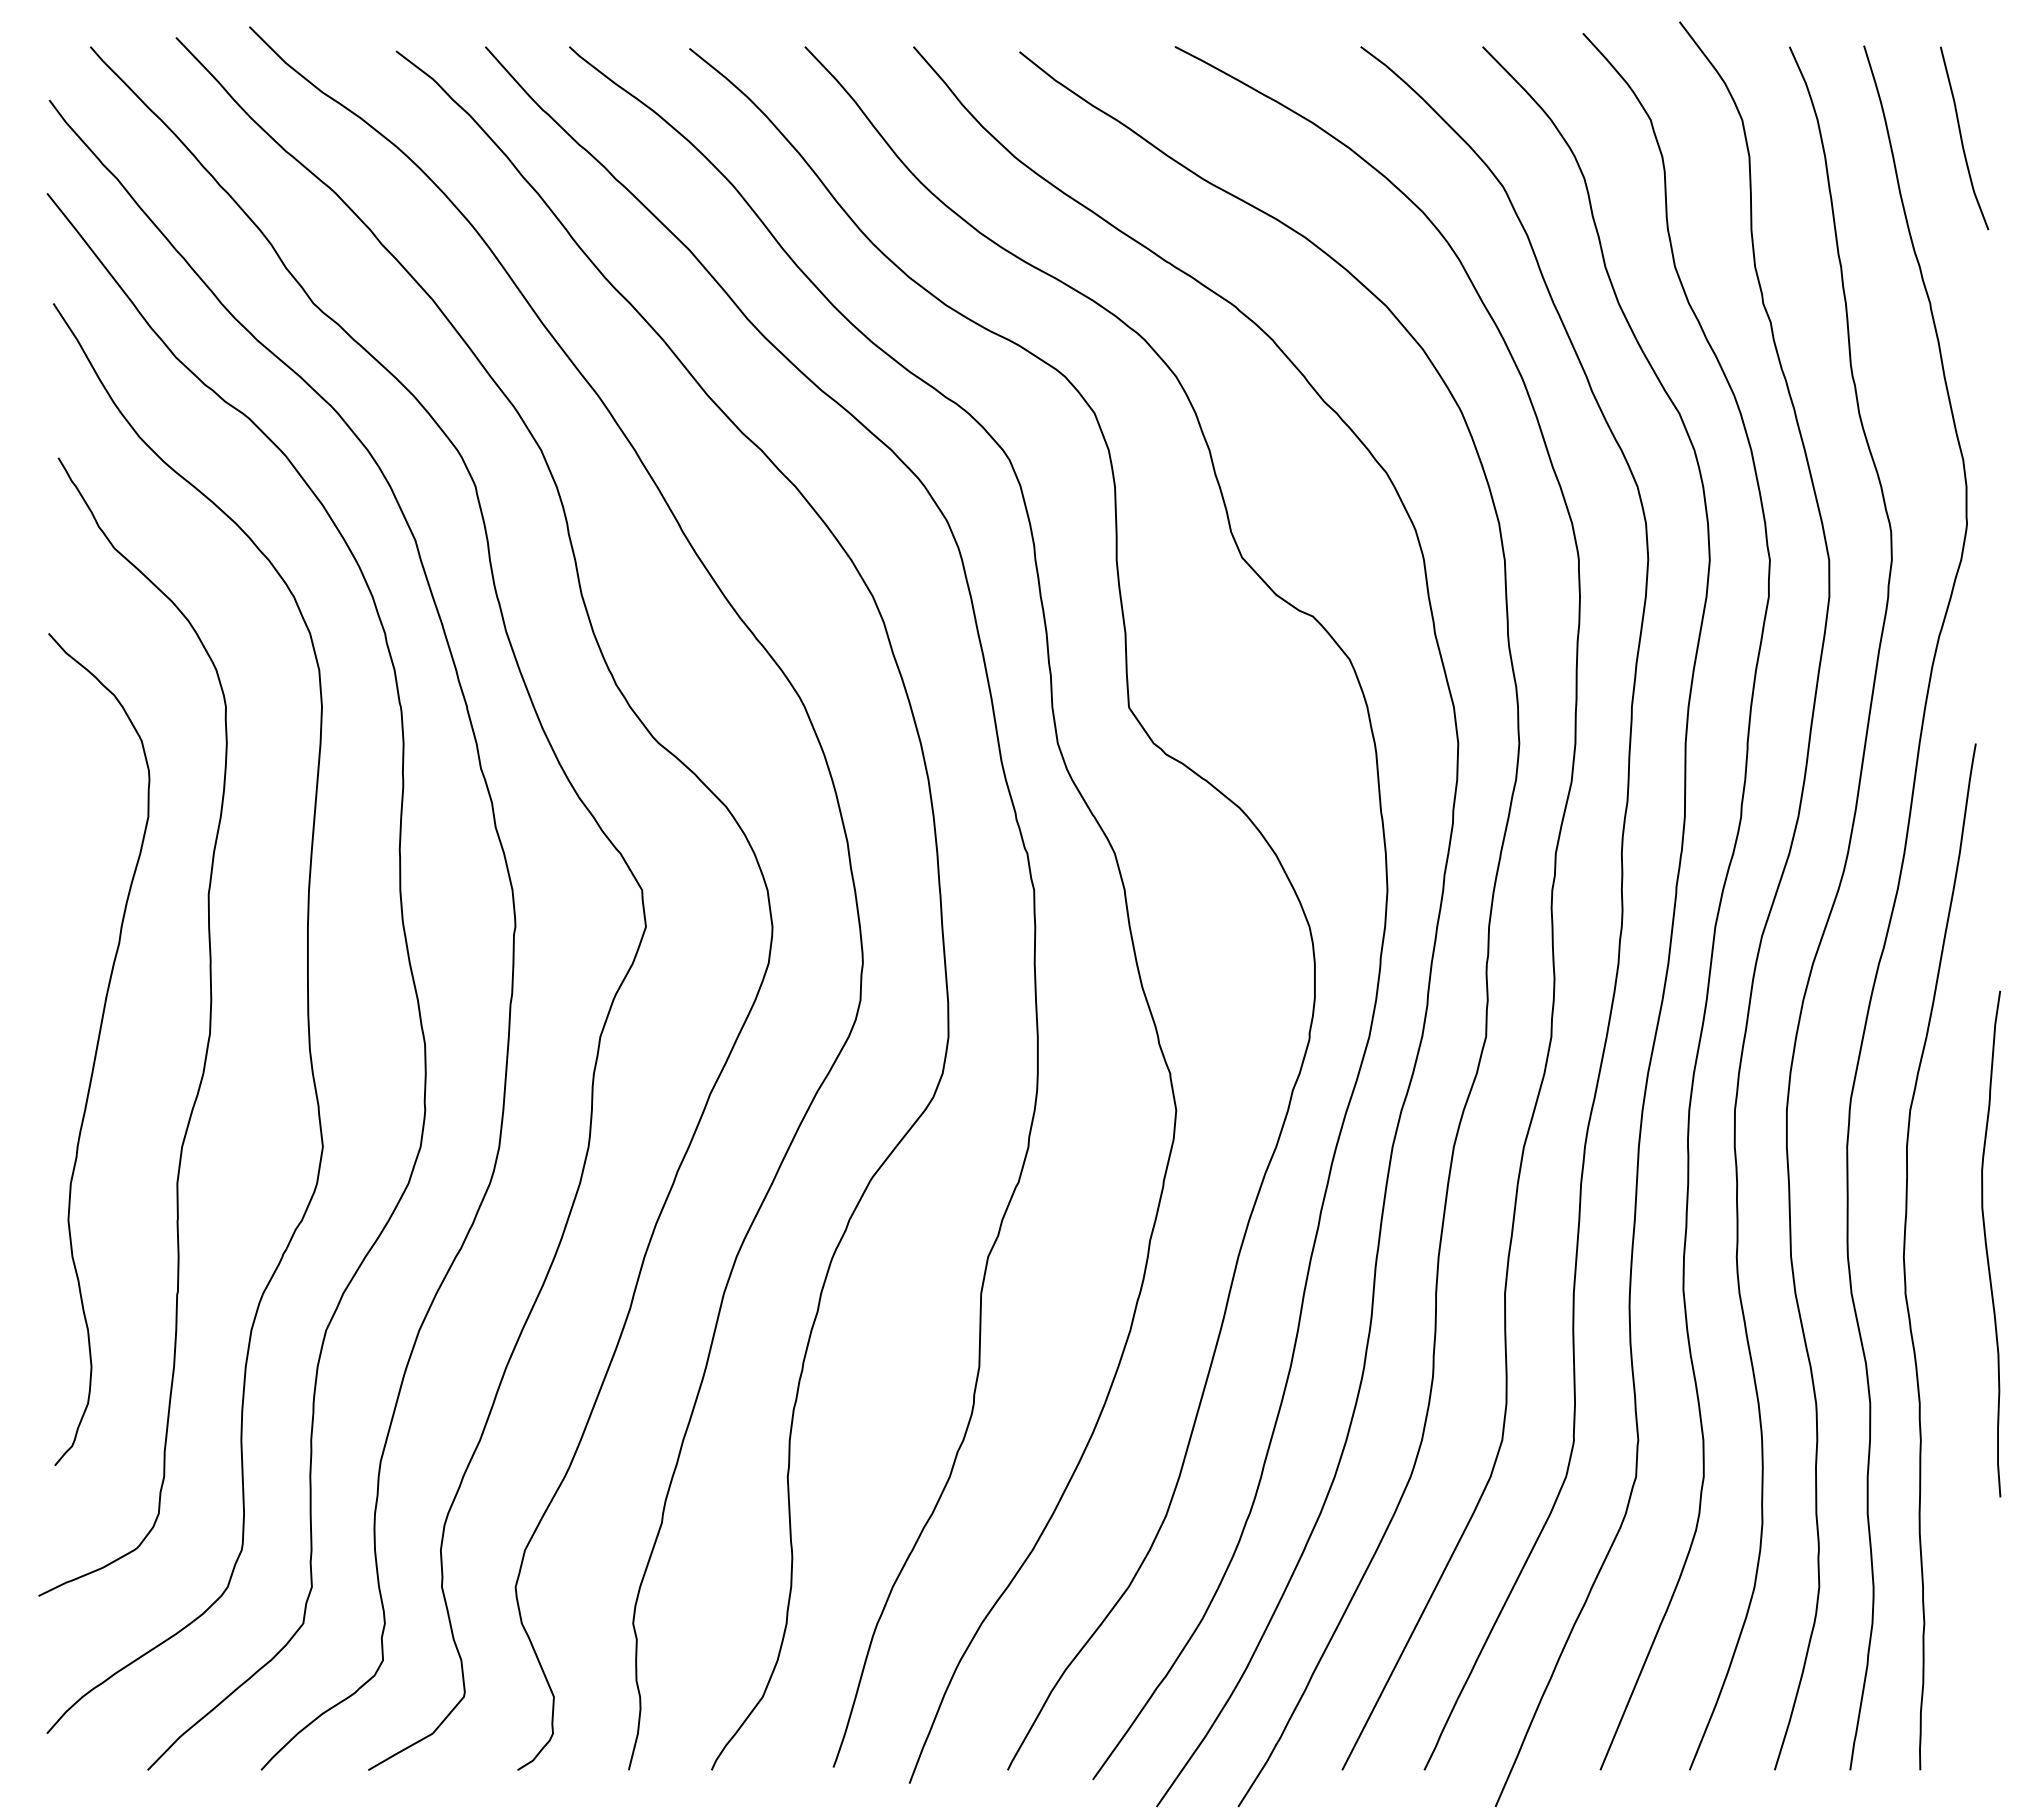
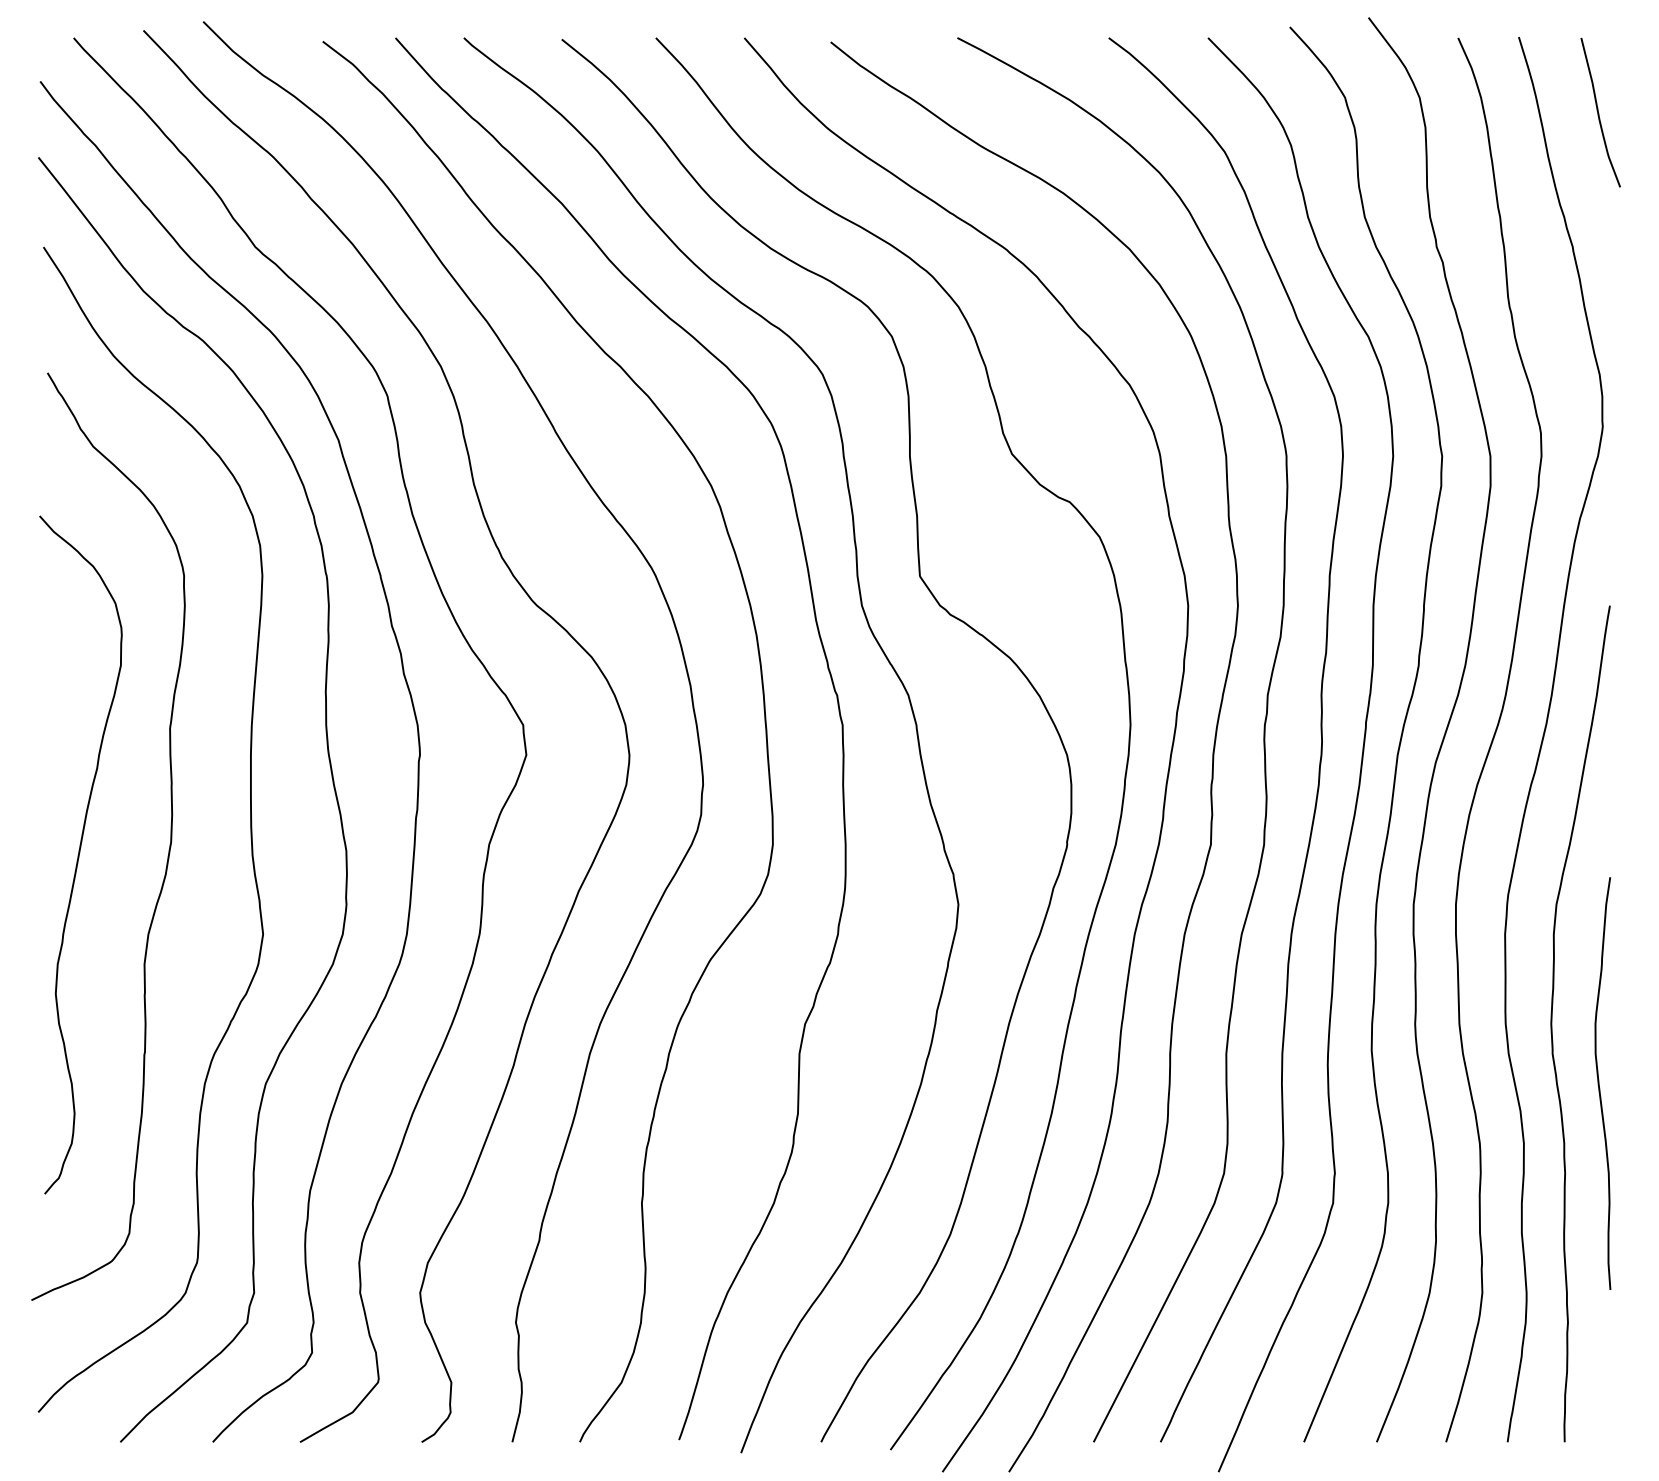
curve: (1986, 1243) -> (1599, 1083), moved

